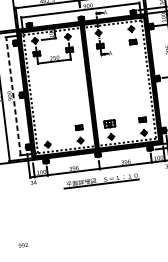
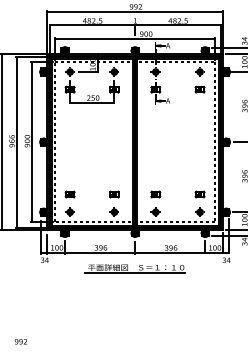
line: (13, 96) -> (32, 142), dashed -> solid
part: (109, 123) -> (155, 194), size x0.62
part: (45, 131) -> (69, 194), added

